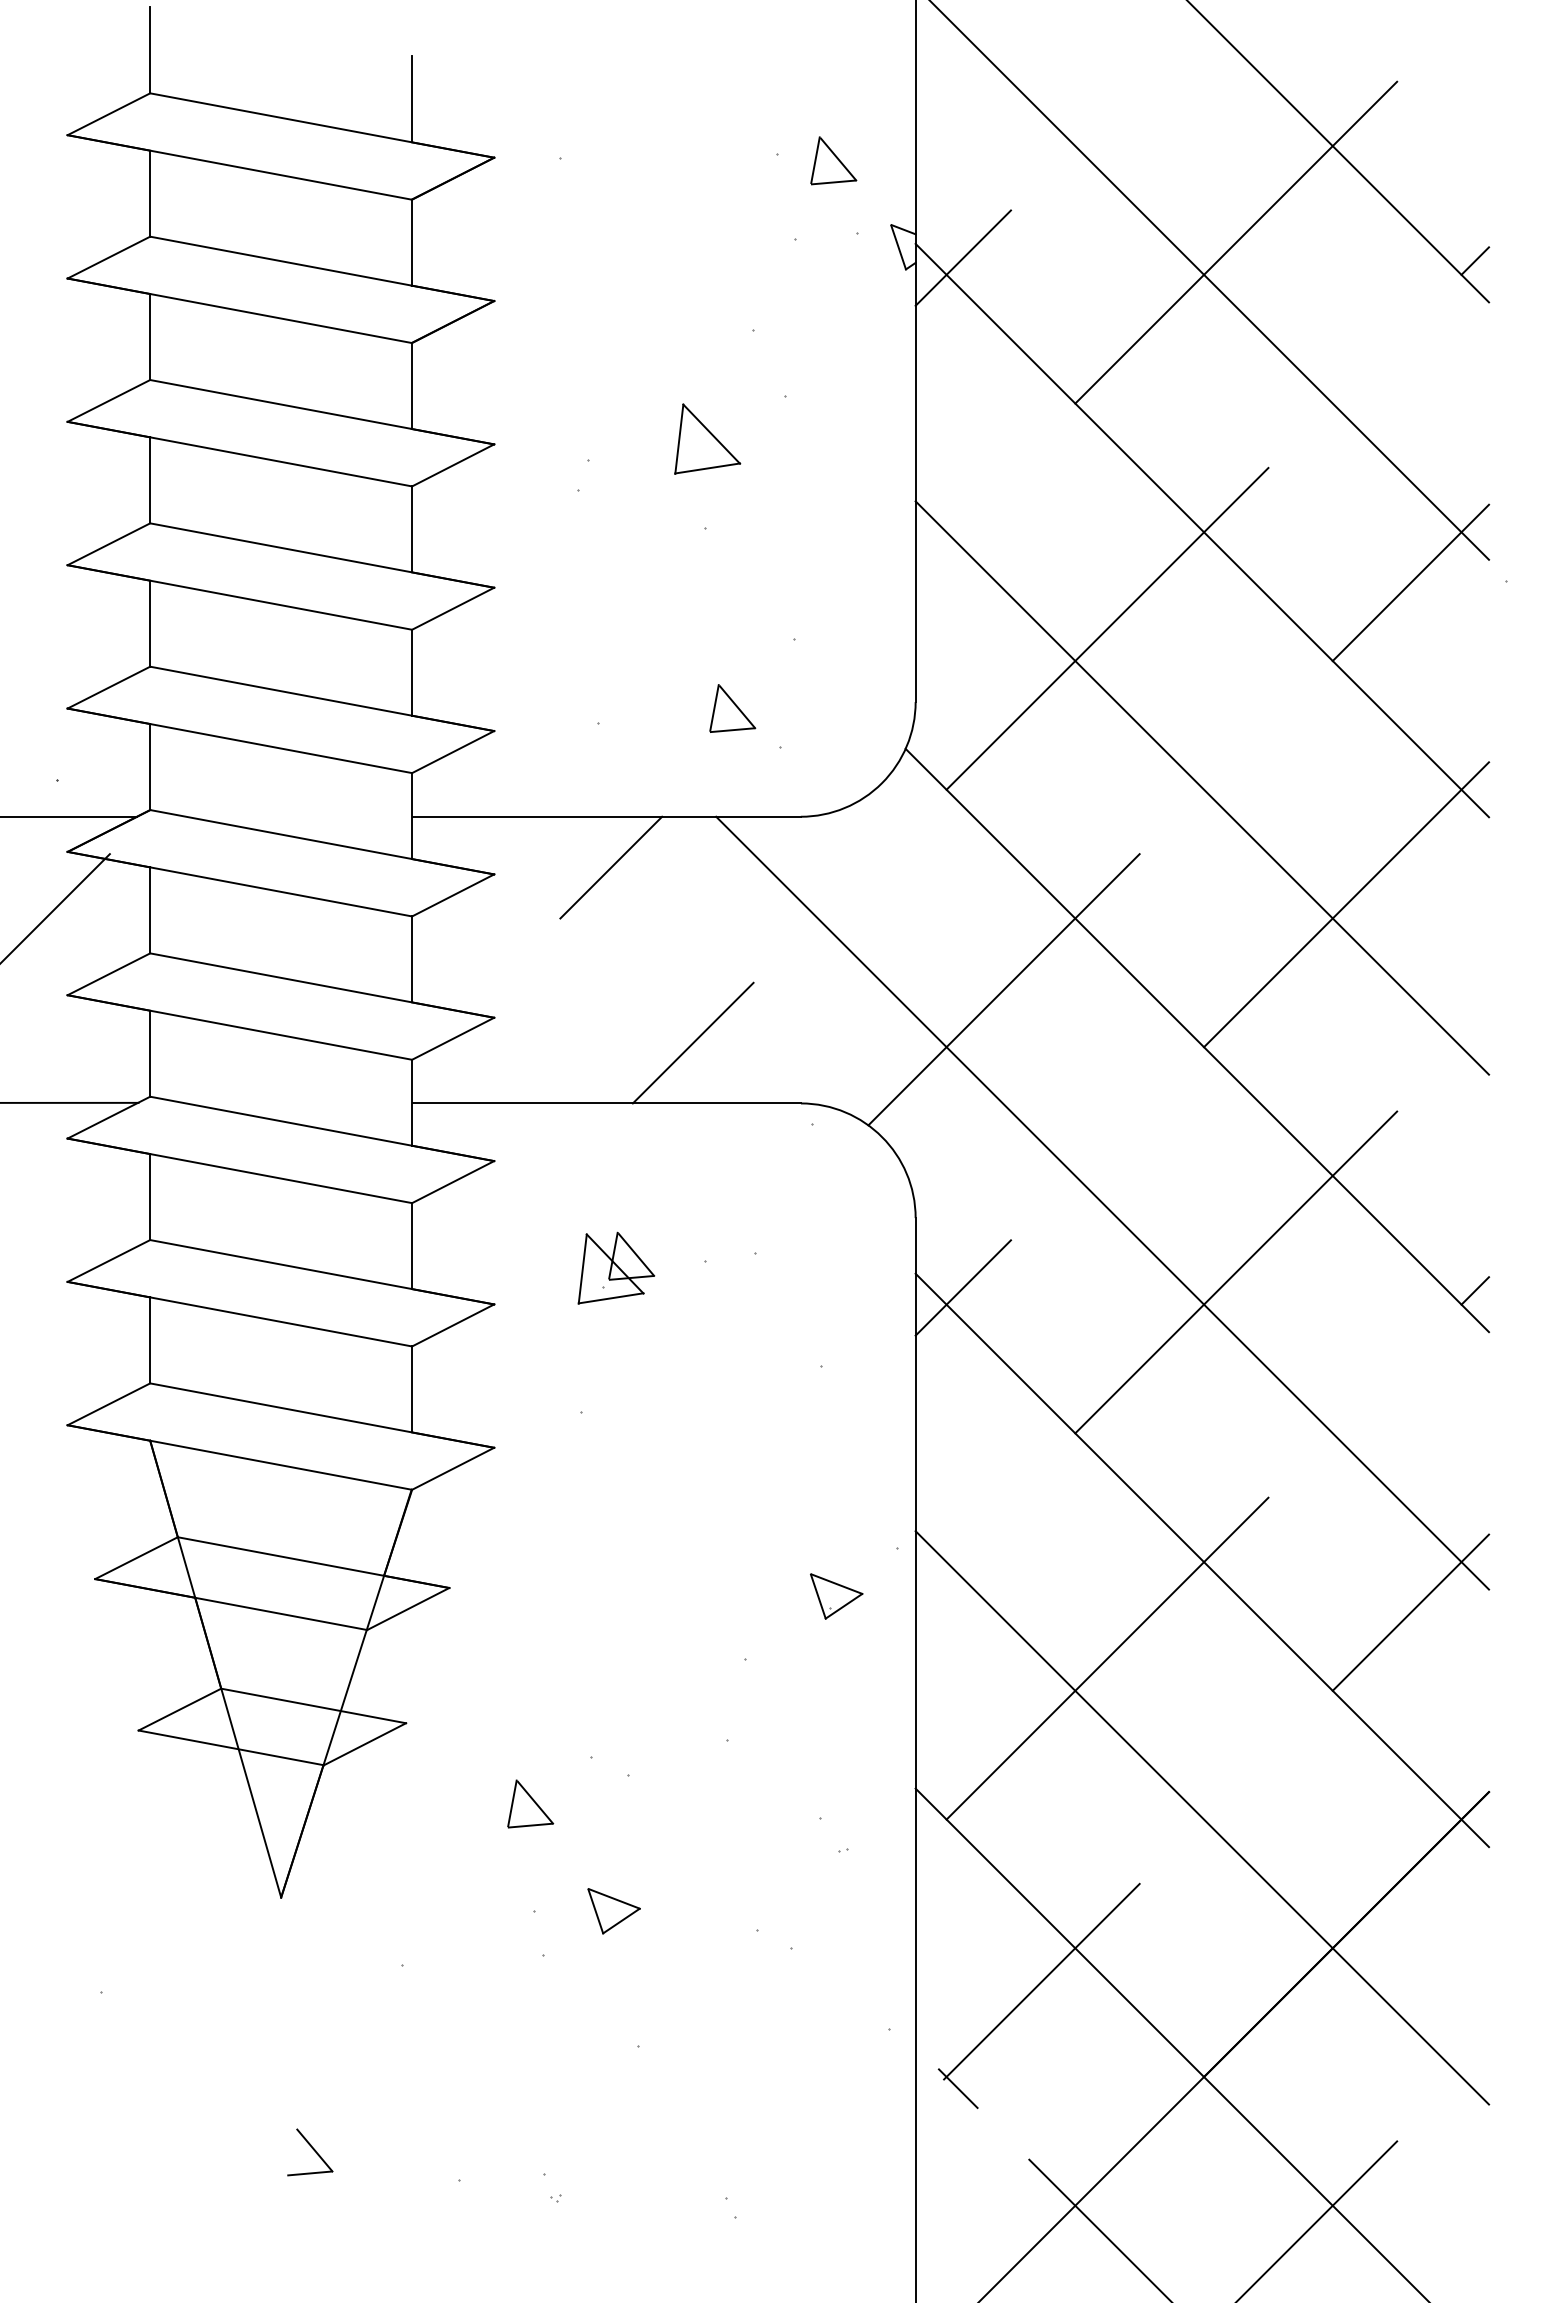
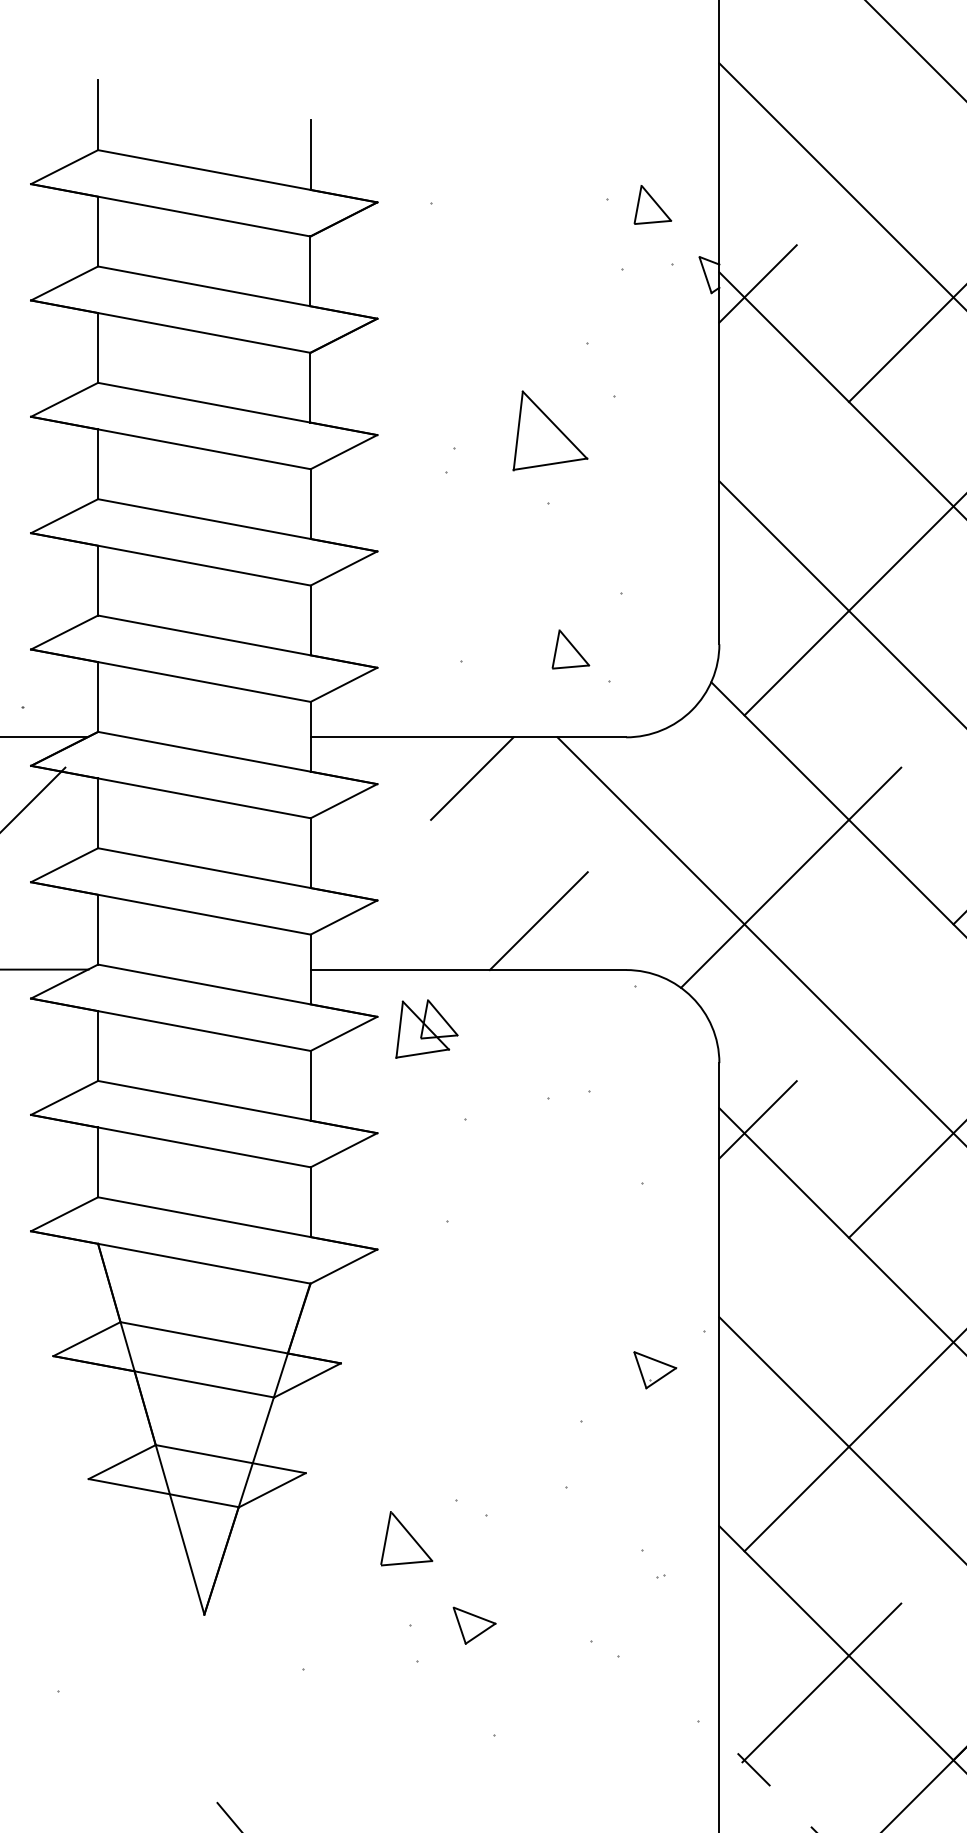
part: (707, 438) -> (550, 430), size x1.4
part: (616, 1267) -> (427, 1028), moved
part: (530, 1803) -> (406, 1538), size x1.4

